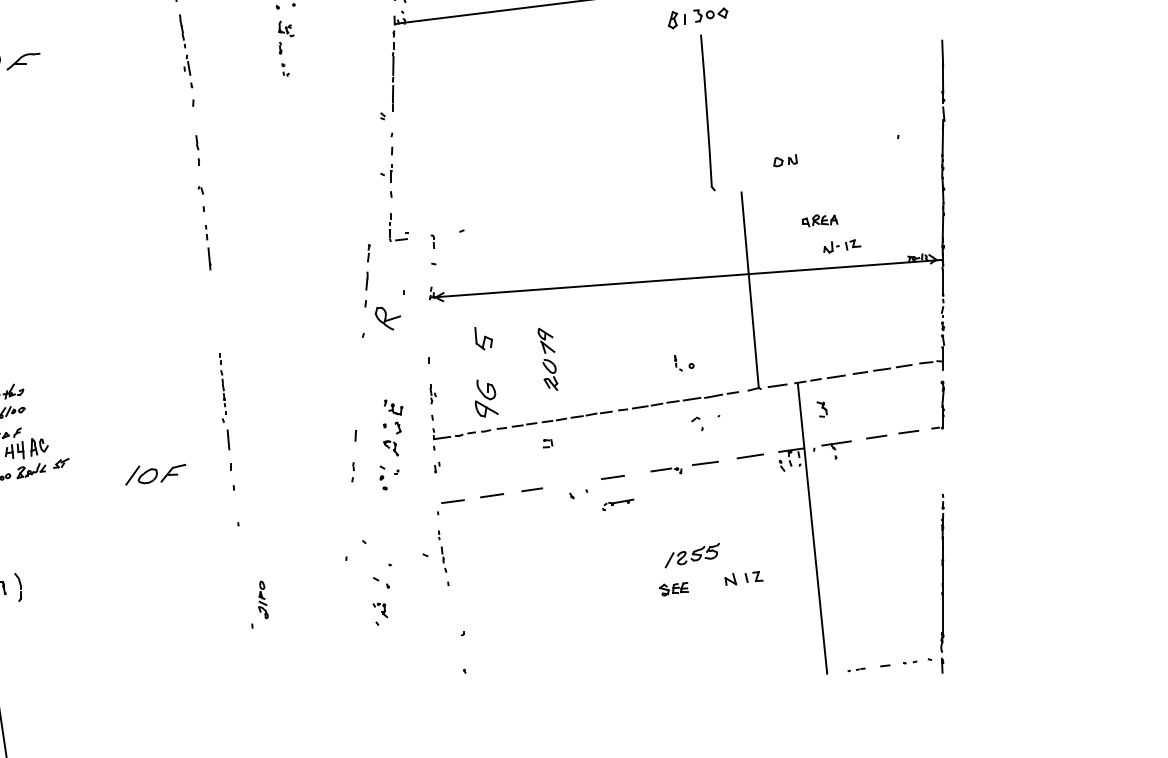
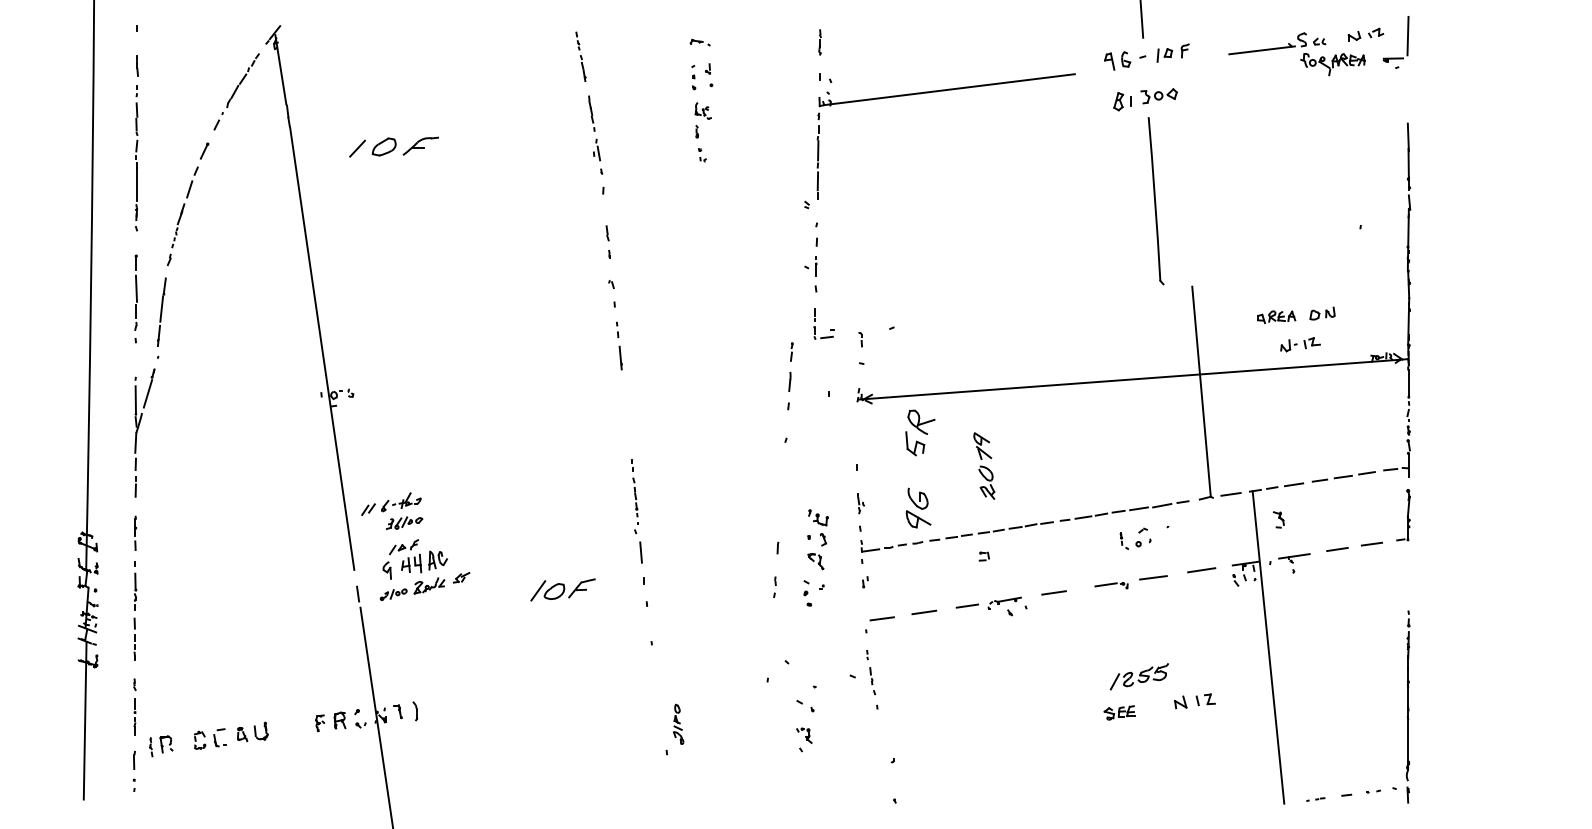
part: (785, 160) -> (1322, 313), moved
part: (388, 317) -> (921, 421), moved
part: (684, 362) -> (1130, 540), moved
part: (617, 504) -> (1004, 602), moved
part: (18, 587) -> (415, 711), size x0.62

